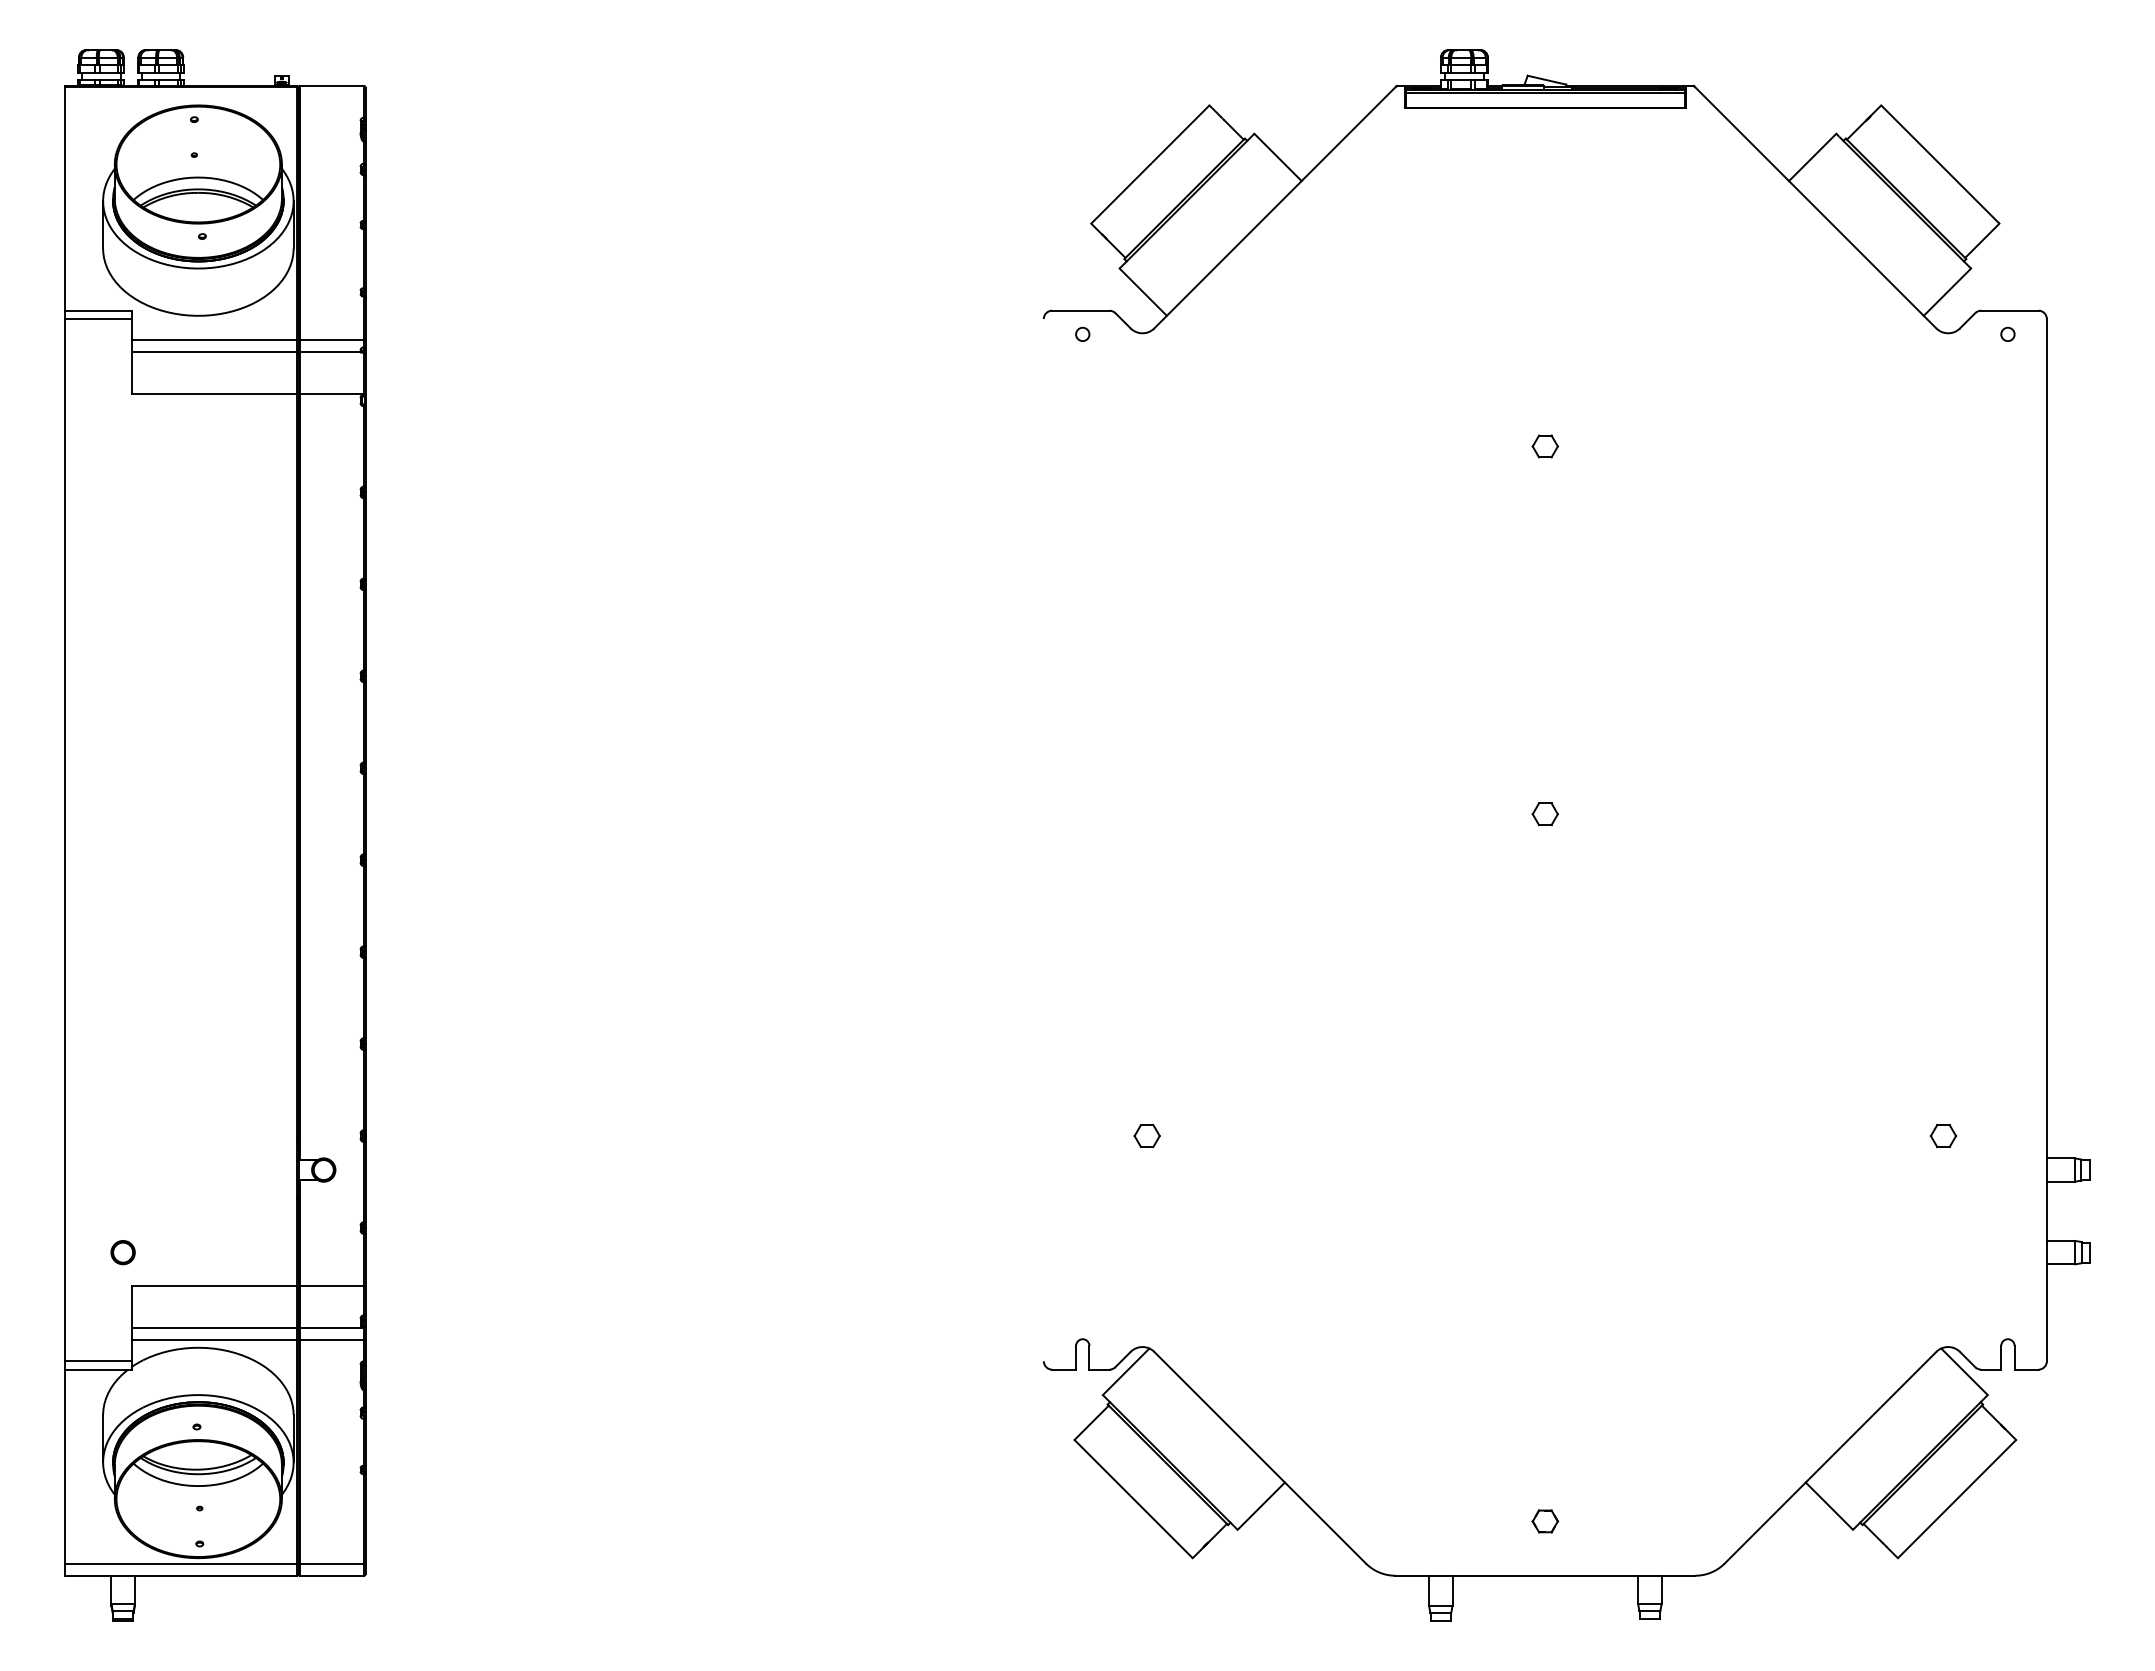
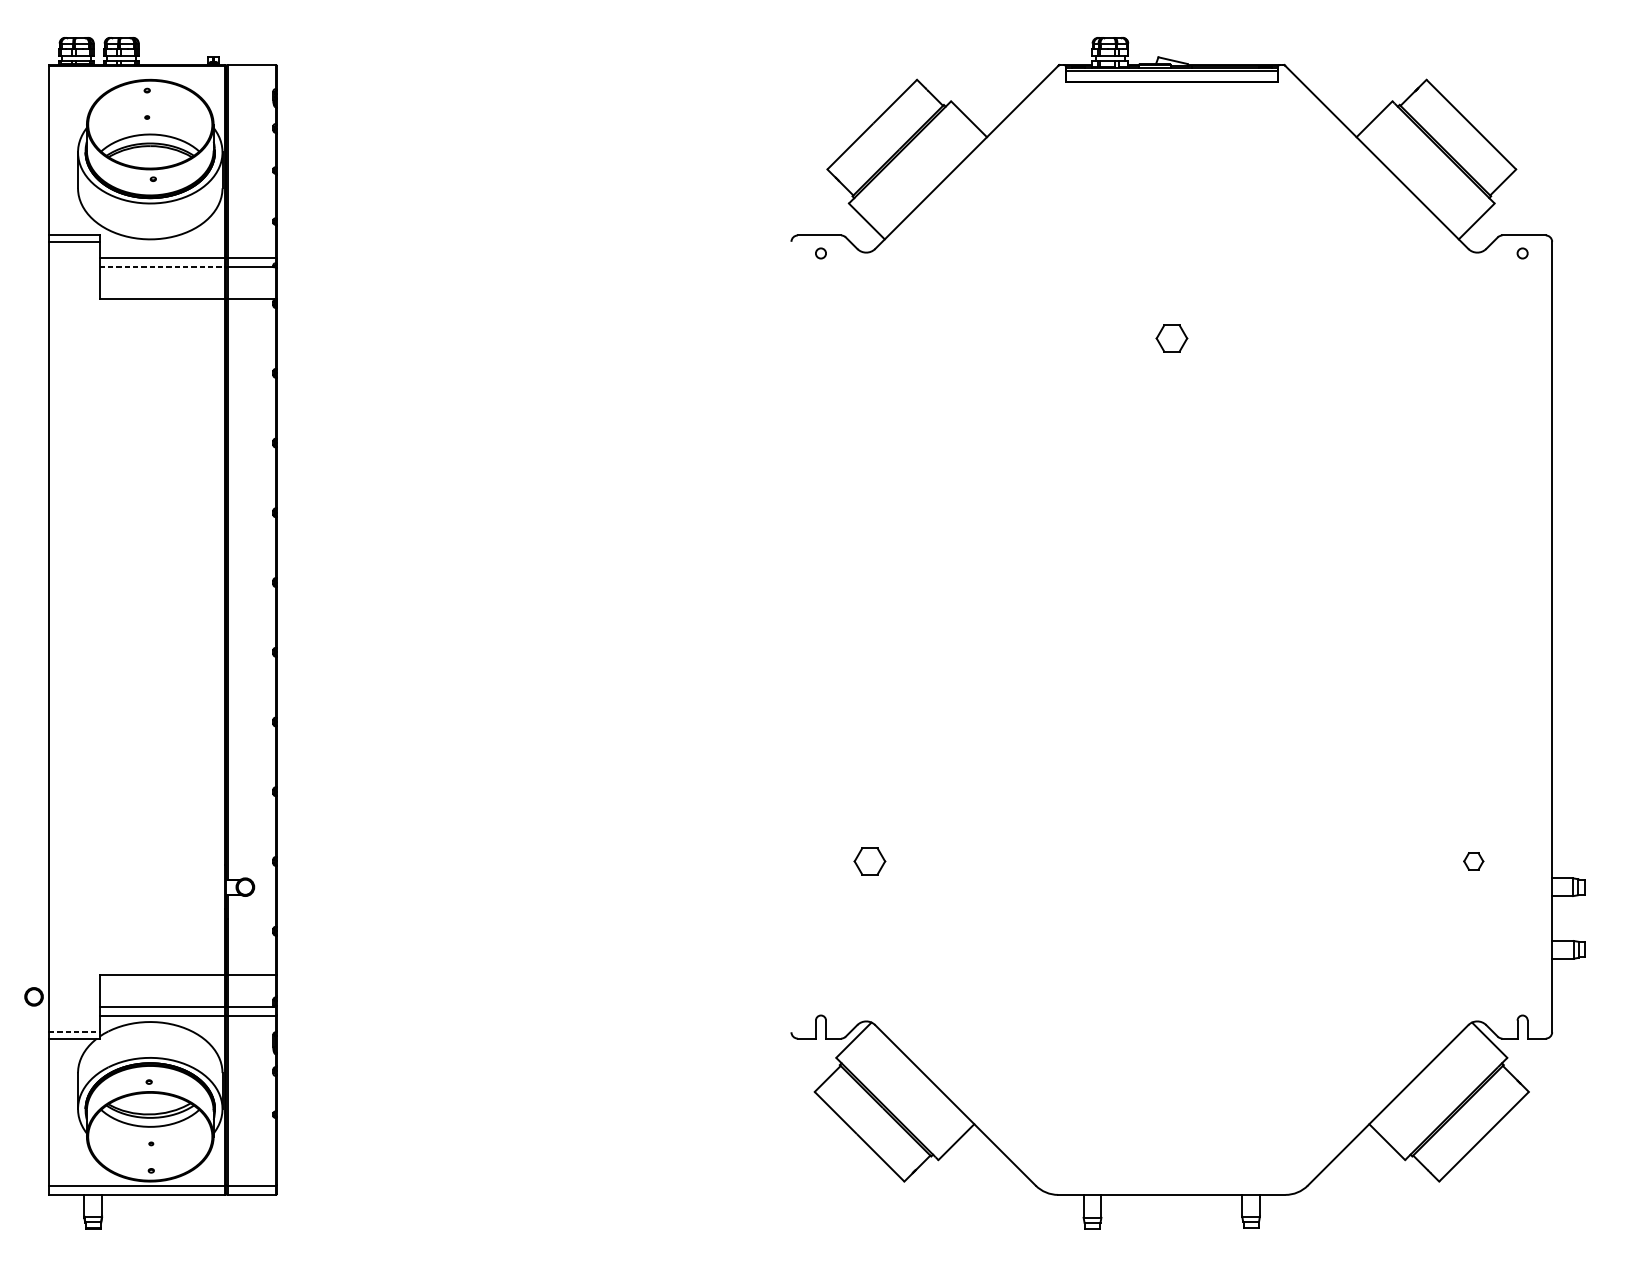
line: (214, 352) -> (162, 267), solid -> dashed
part: (1544, 446) -> (1171, 338), size x1.6
part: (1544, 814) -> (1171, 617), removed
part: (1146, 1135) -> (869, 861), size x1.6
part: (122, 1252) -> (33, 996), moved
line: (98, 1361) -> (74, 1032), solid -> dashed
part: (1545, 1521) -> (1171, 1153), removed

